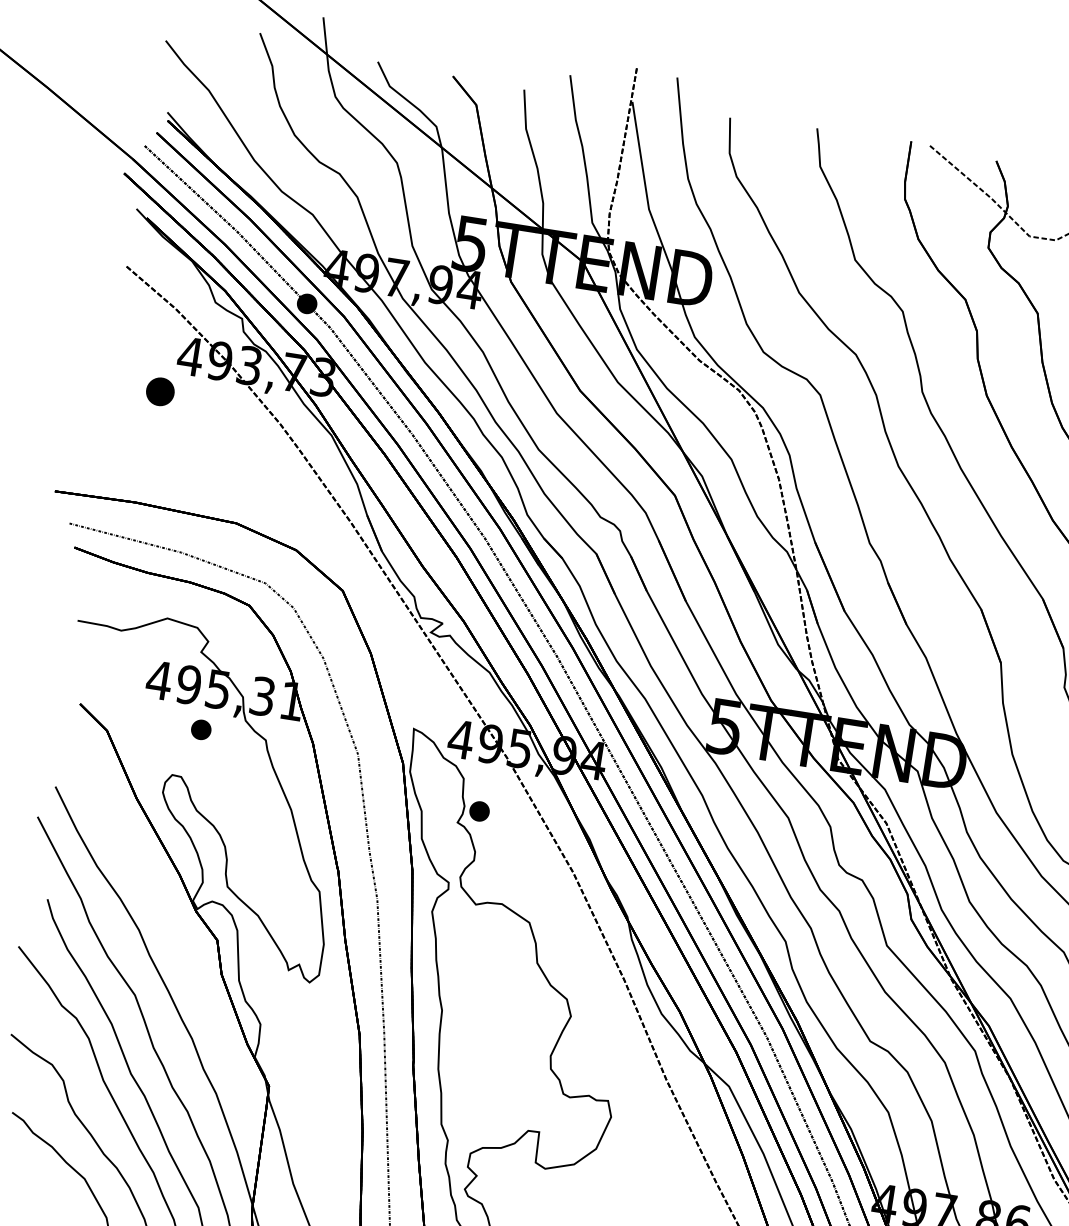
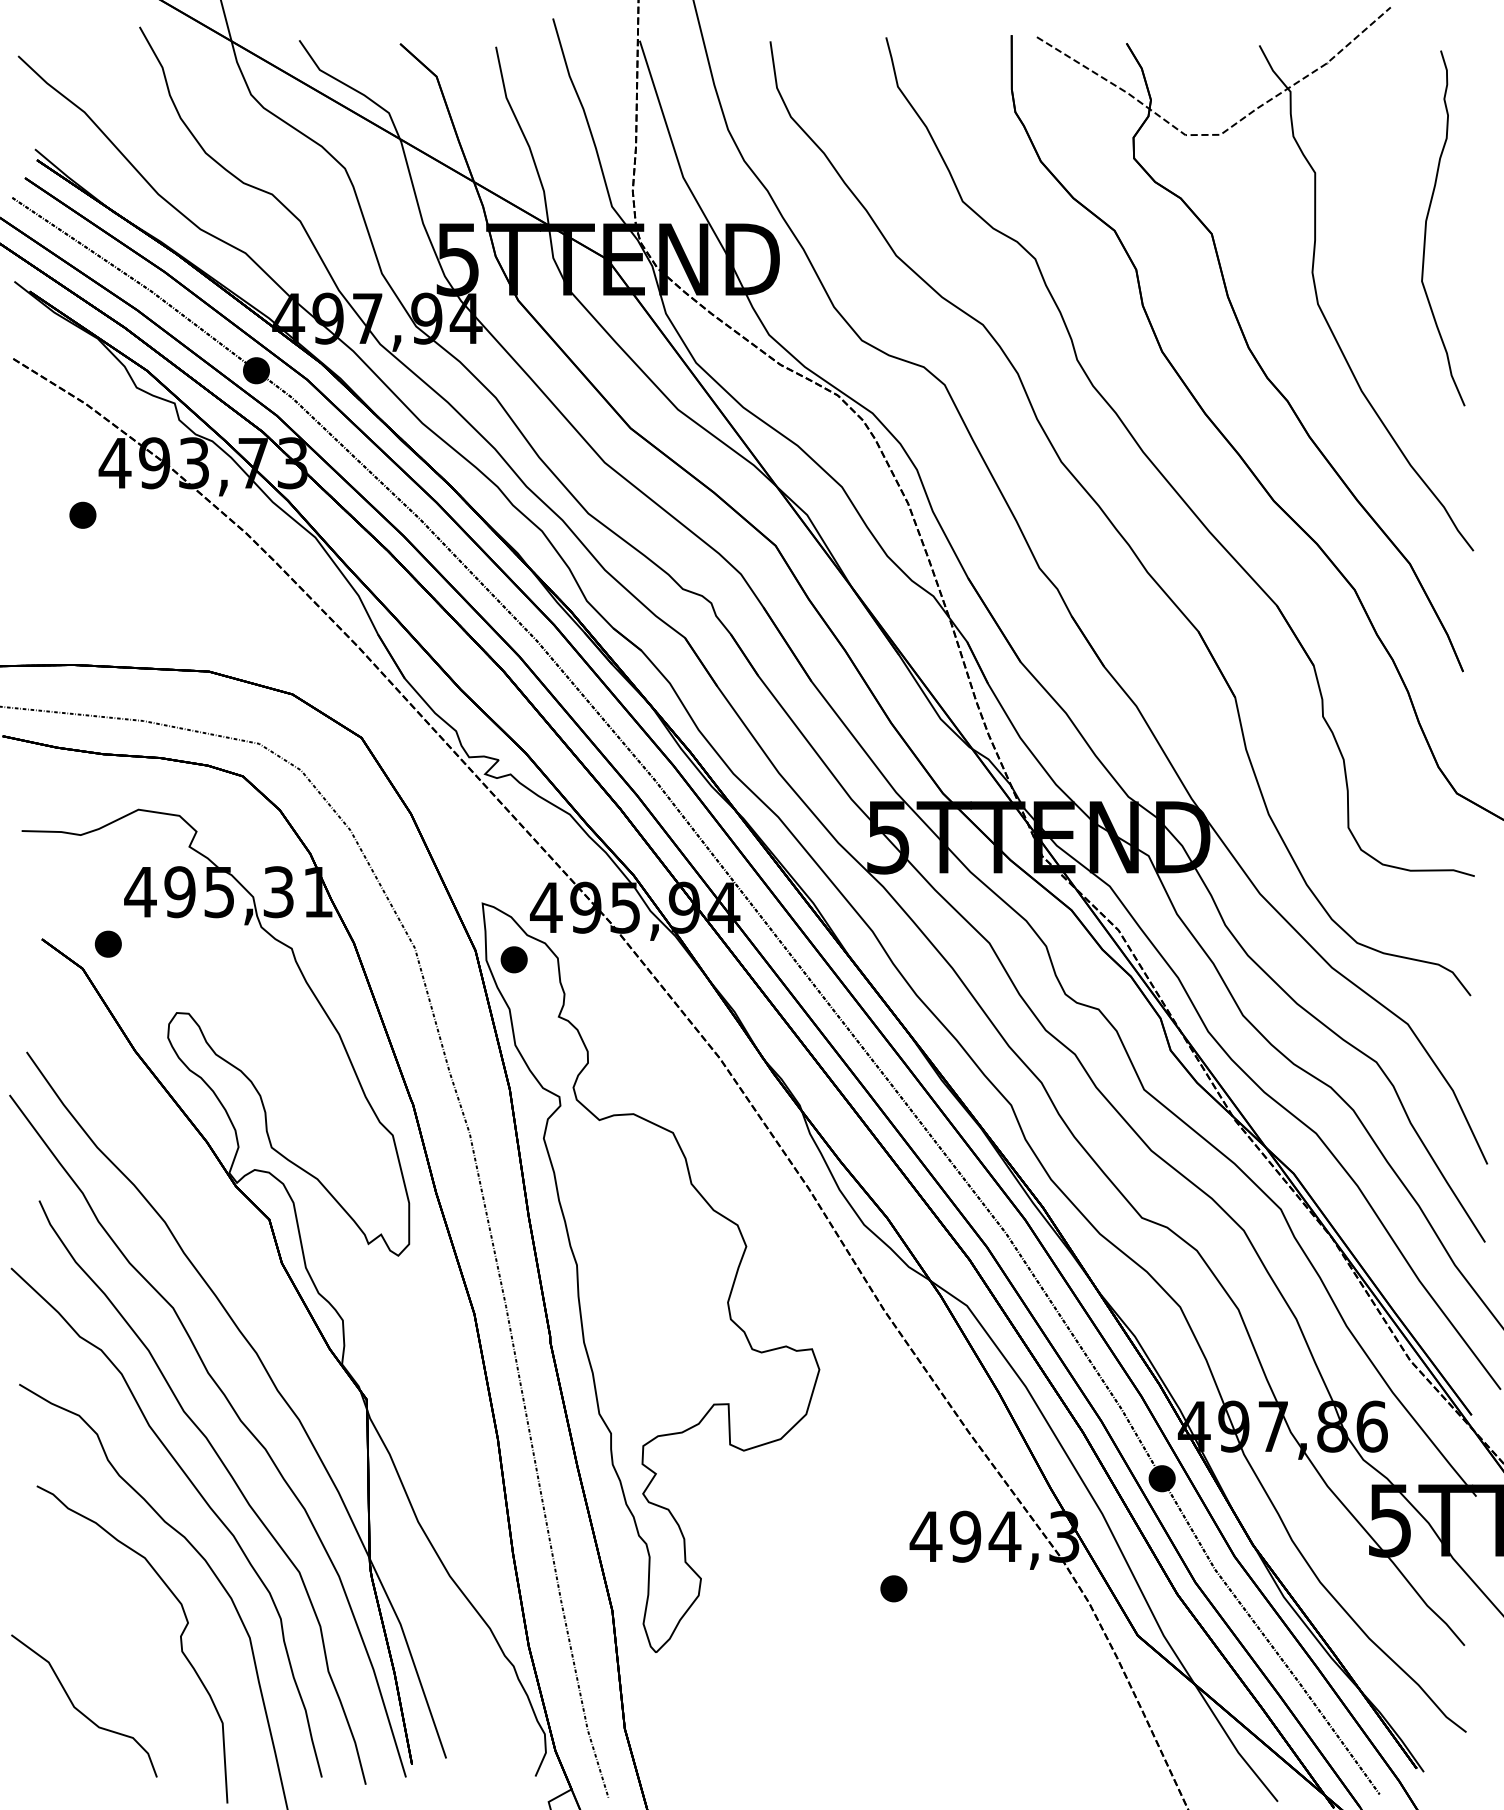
part: (160, 391) -> (82, 514), size x0.71
part: (200, 729) -> (107, 943), moved
part: (479, 811) -> (513, 959), moved

